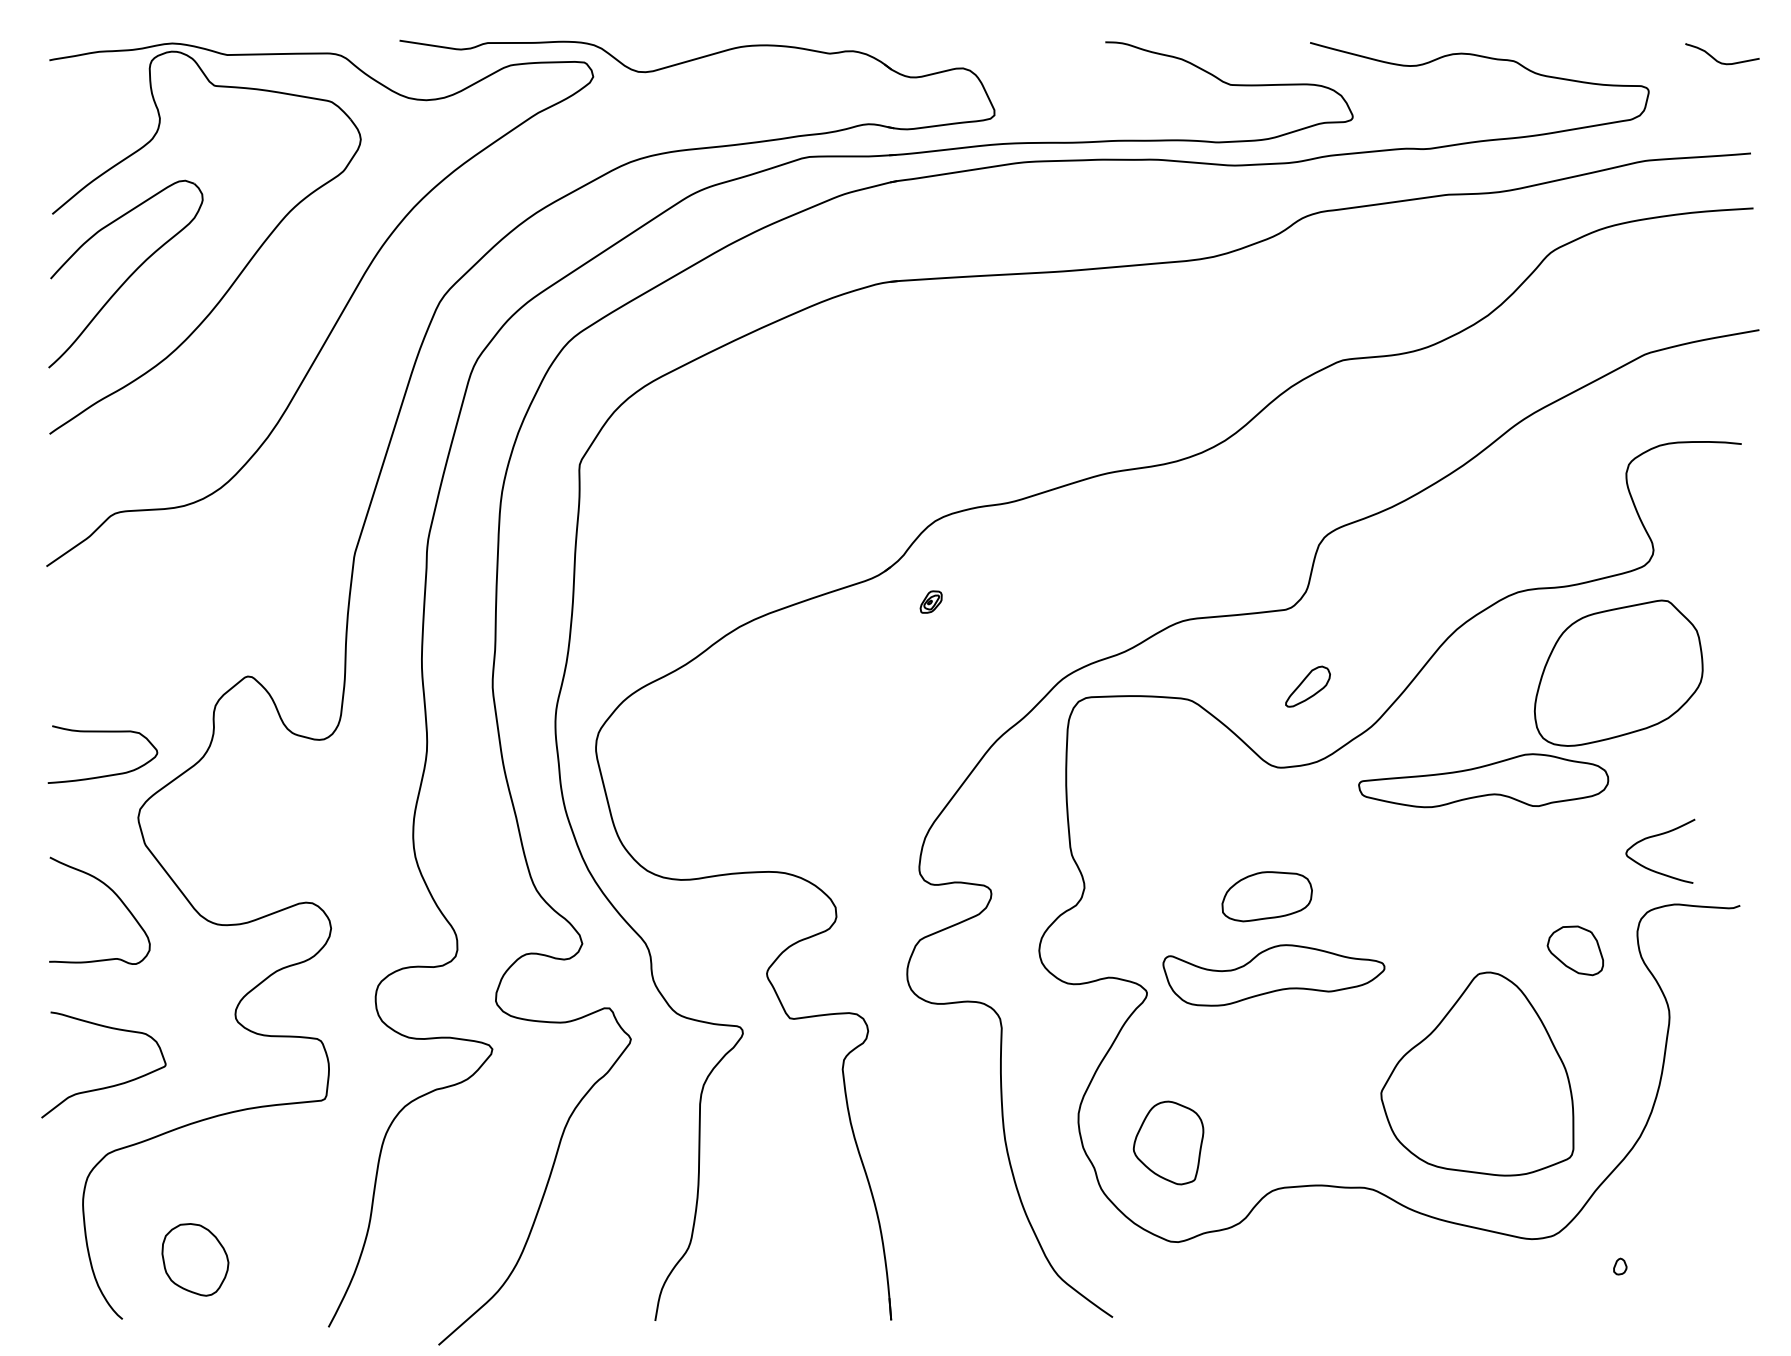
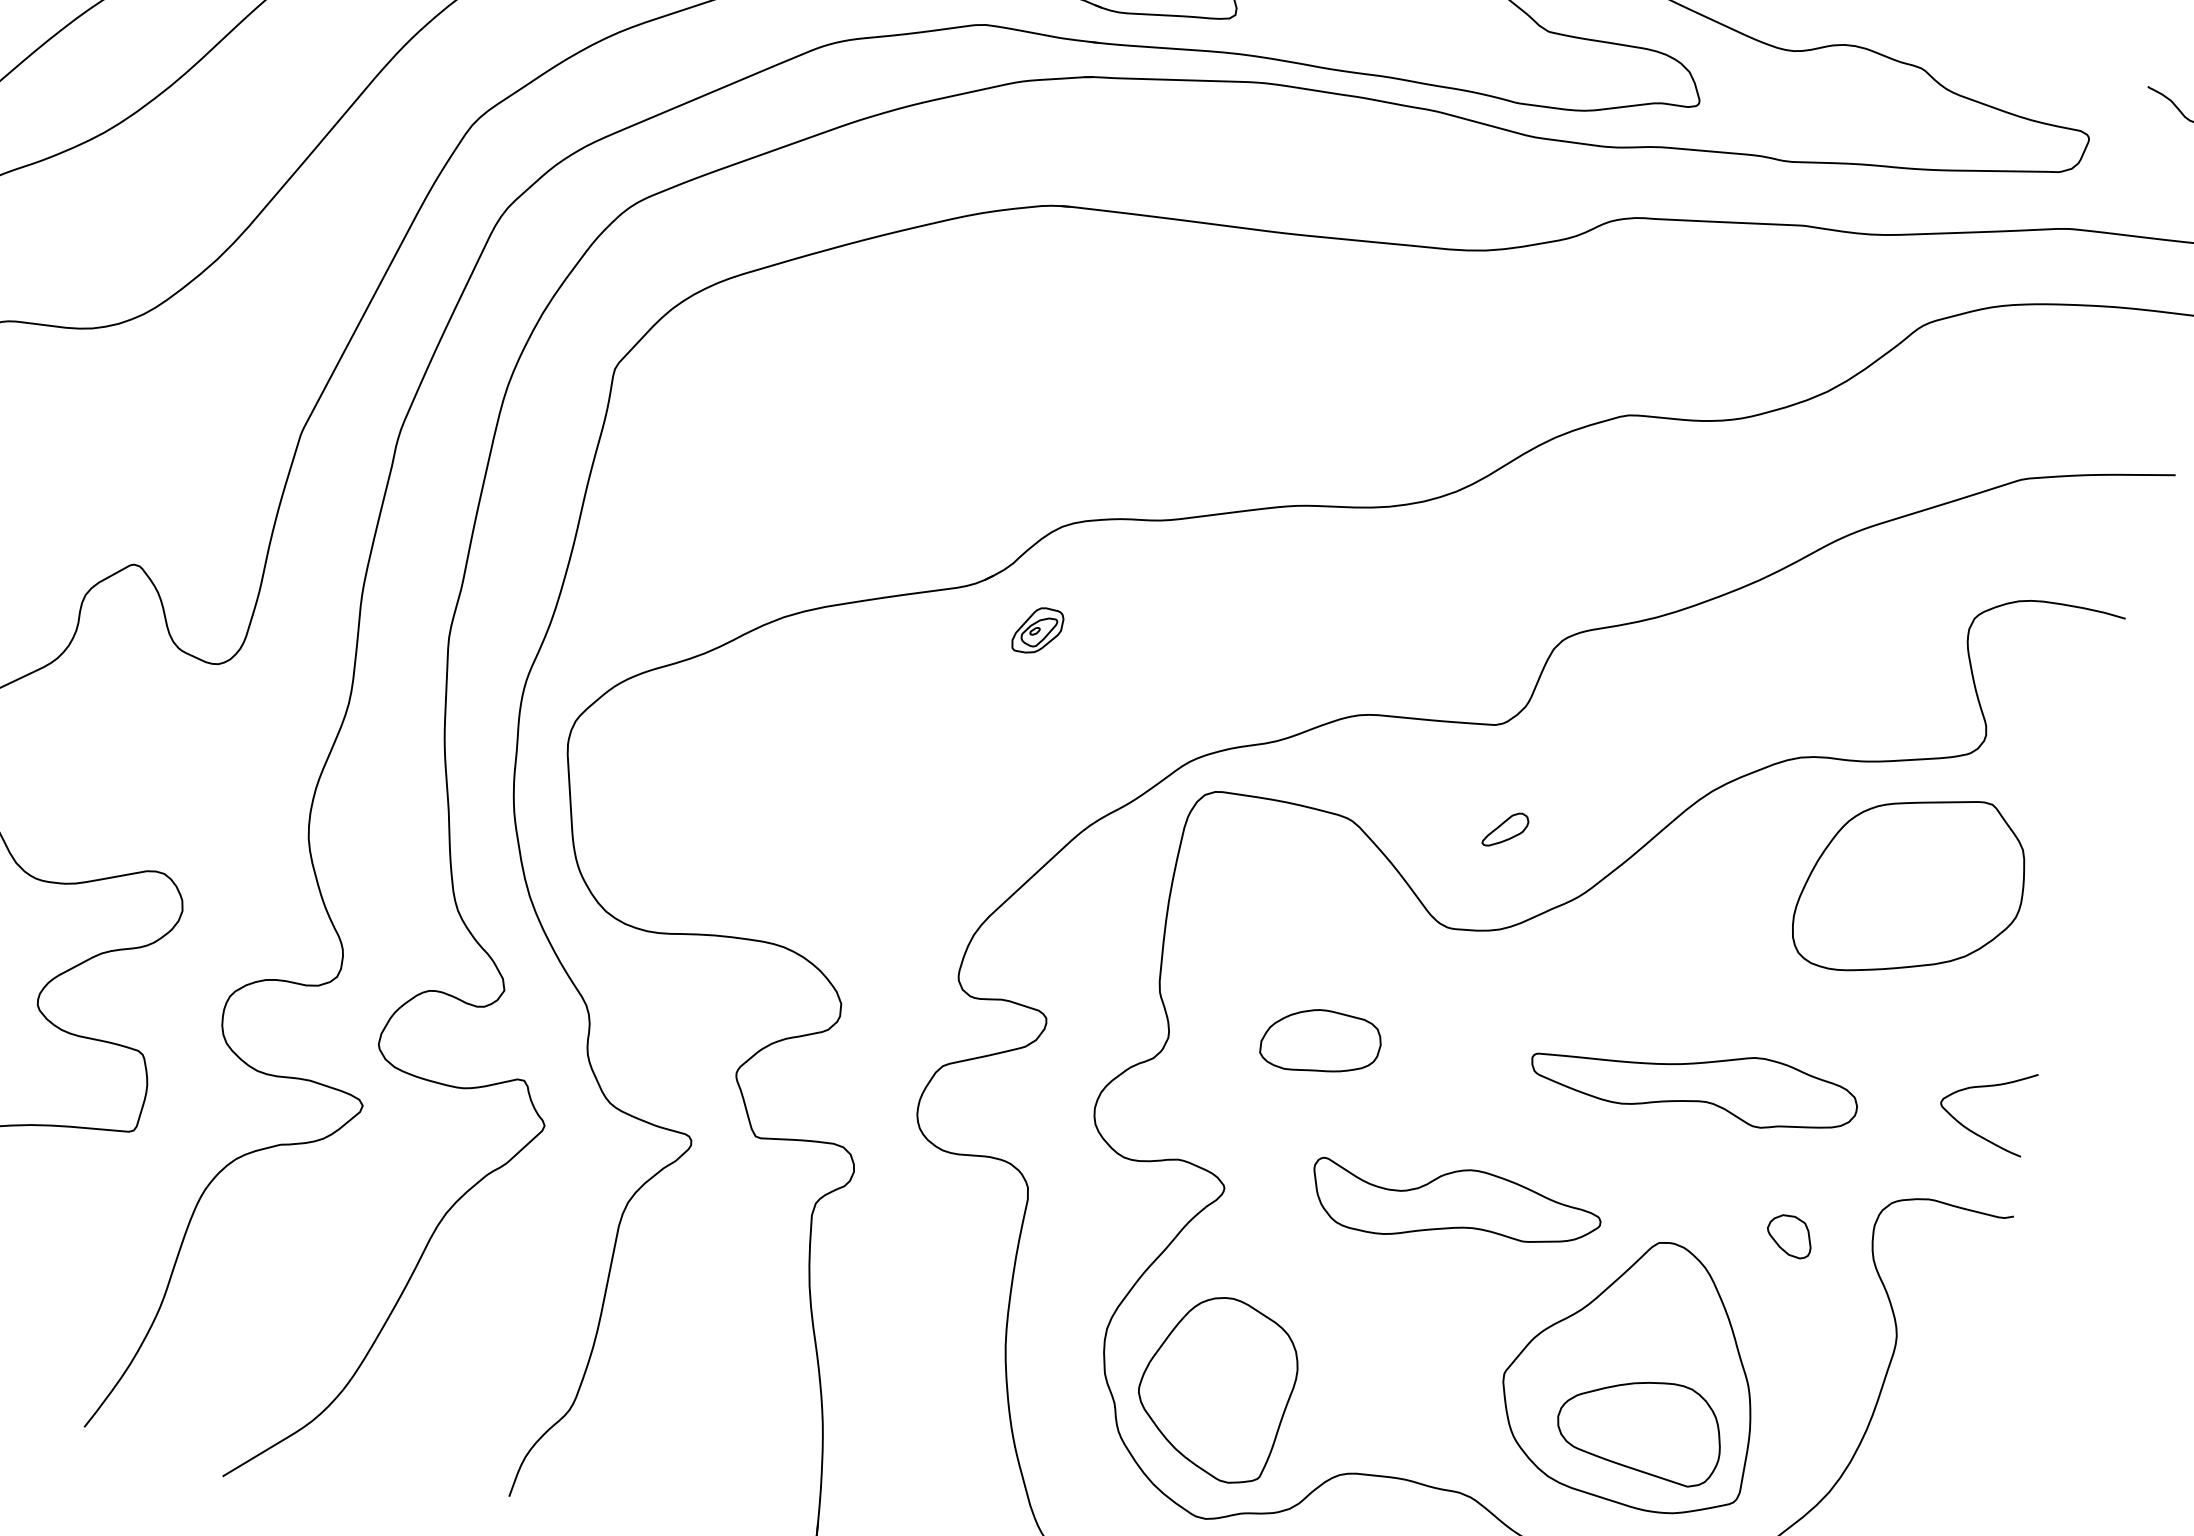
part: (930, 601) -> (1036, 629), size x1.67
part: (1307, 686) -> (1505, 829), size x0.71
part: (1483, 780) -> (1694, 1081), moved
curve: (1657, 836) -> (1985, 1087), moved
part: (1266, 896) -> (1320, 1042), moved
part: (1575, 951) -> (1789, 1236), size x0.62
part: (1273, 975) -> (1454, 1207), moved
part: (1489, 1114) -> (1639, 1427), added
part: (1168, 1142) -> (1216, 1387), size x1.67

